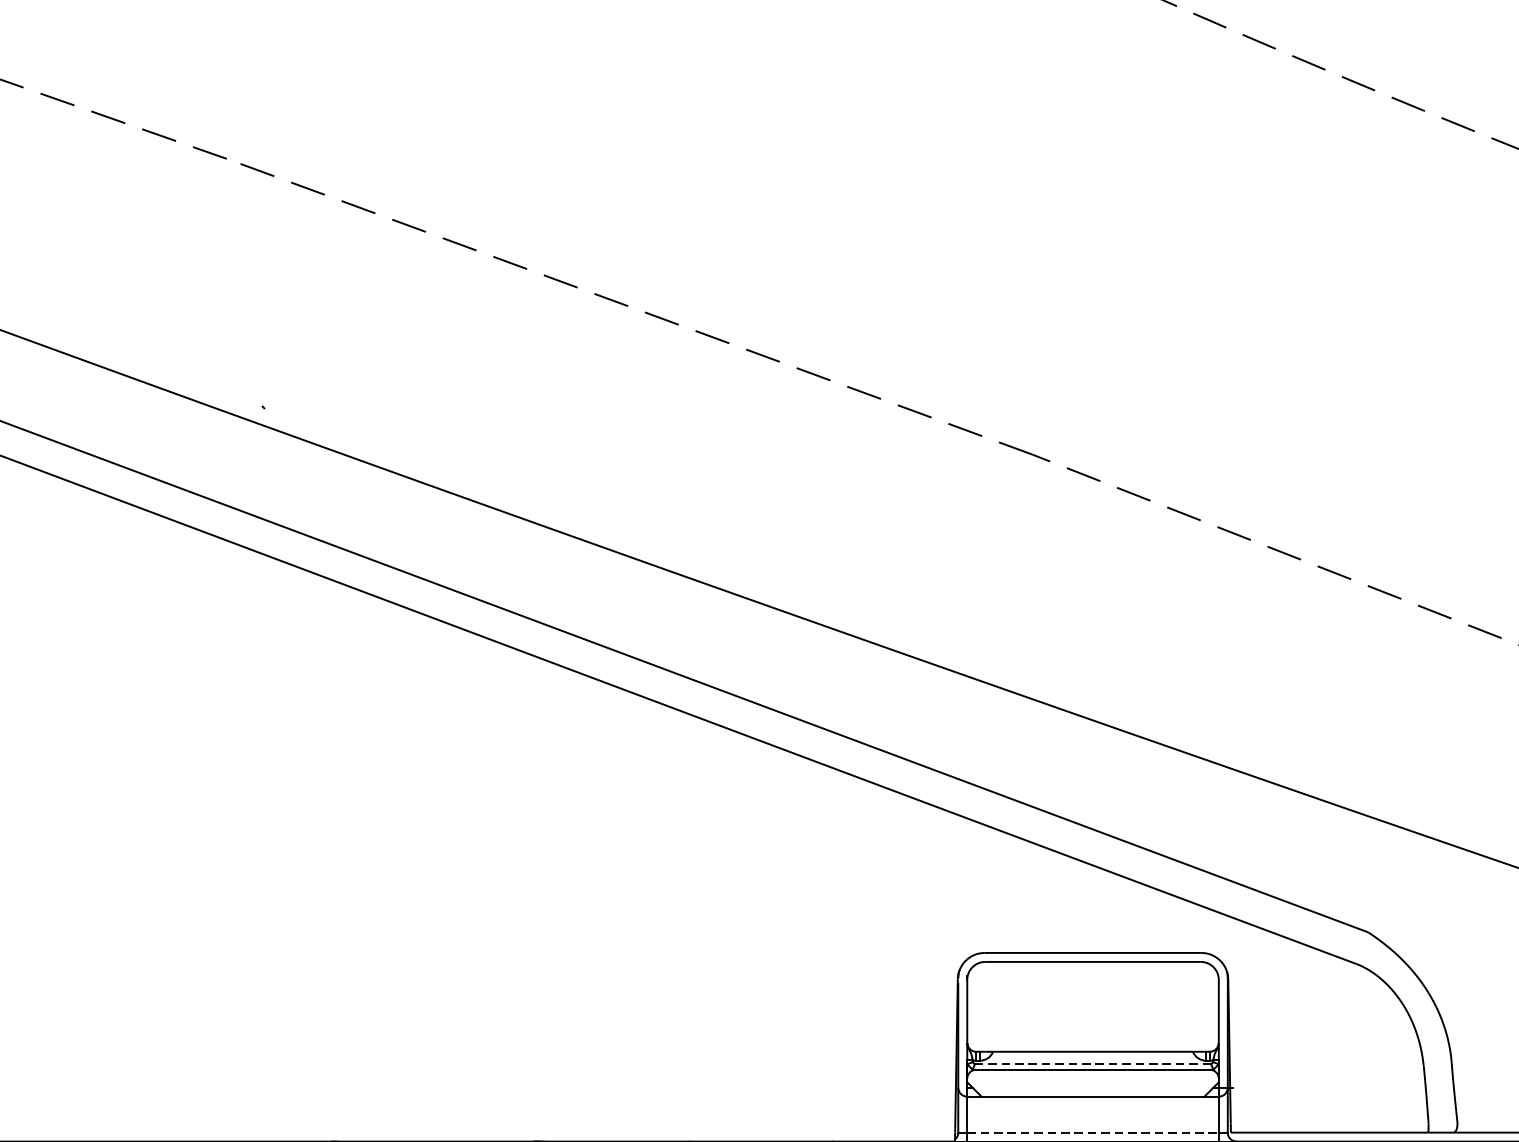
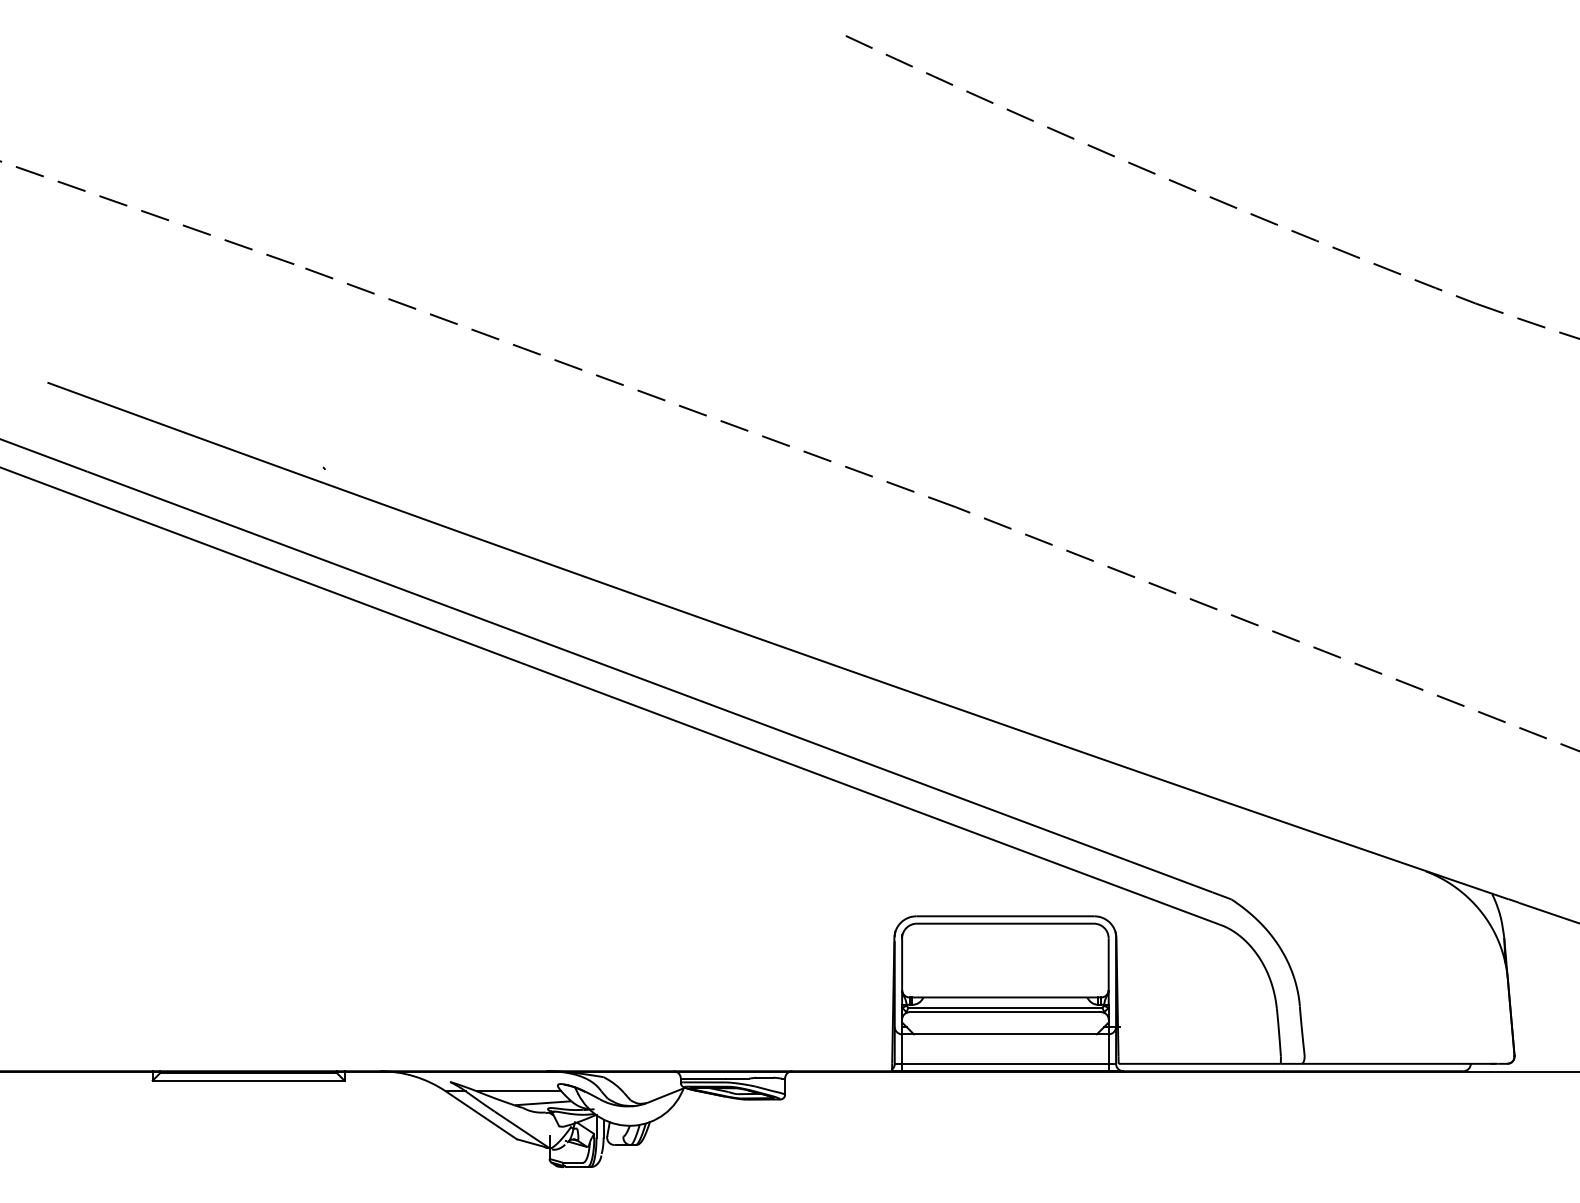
line: (1093, 1064) -> (1005, 1007), dashed -> solid
line: (1093, 1132) -> (1005, 1063), dashed -> solid

